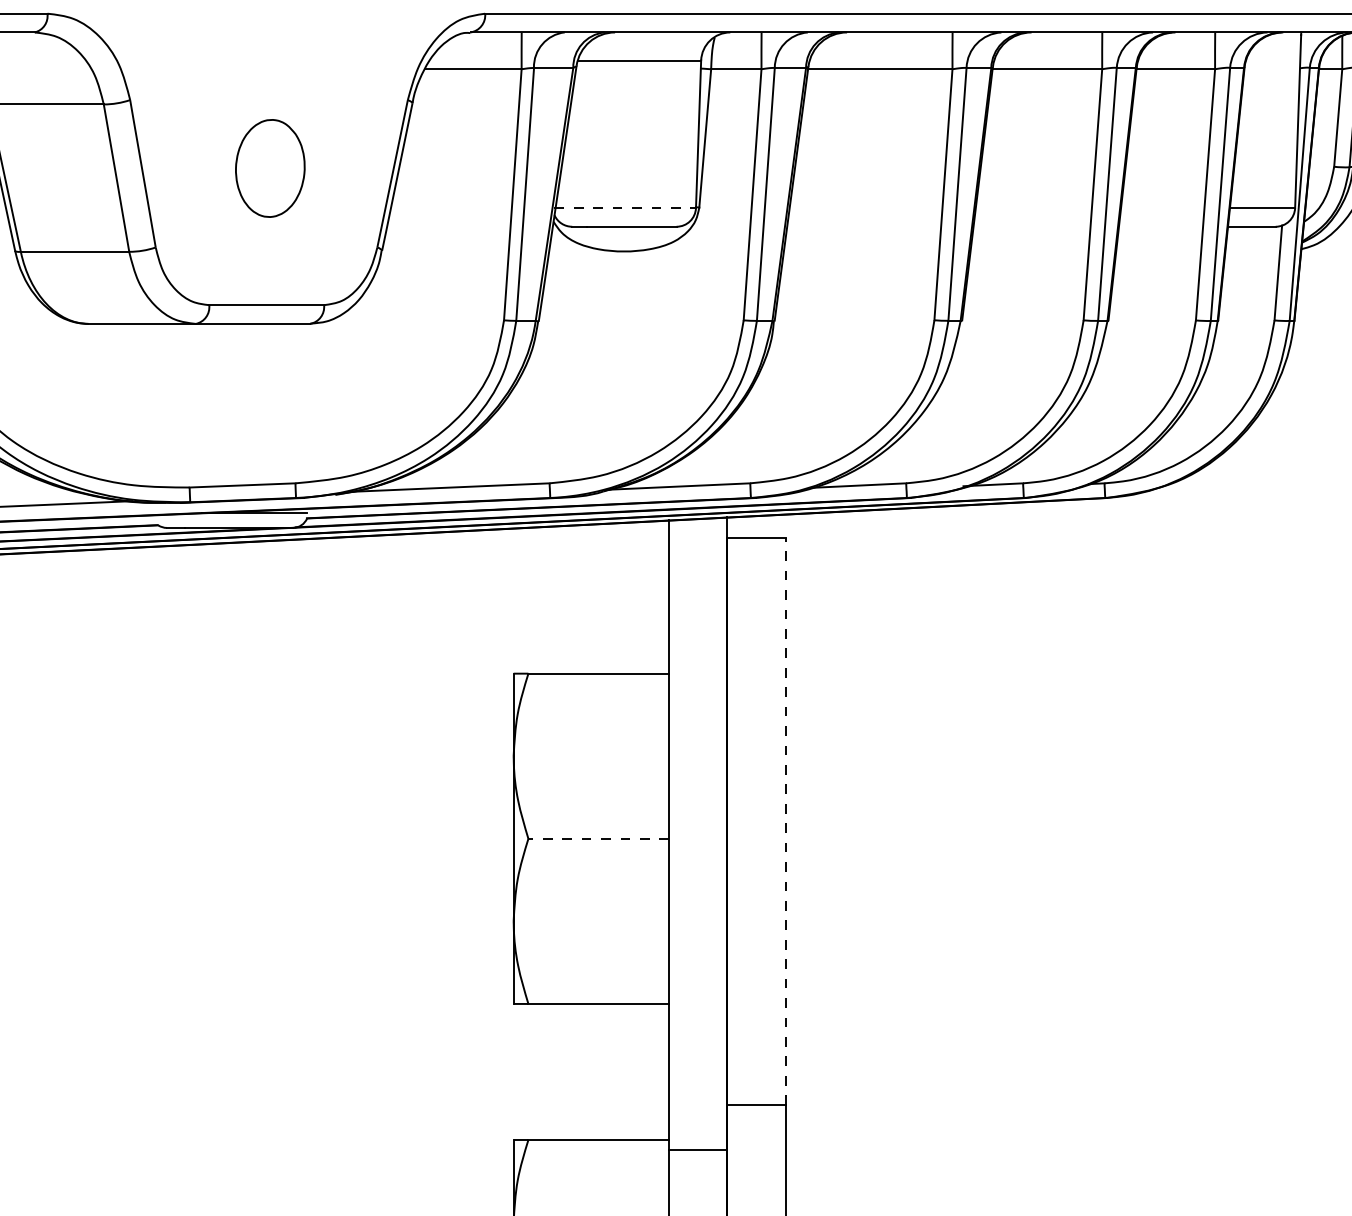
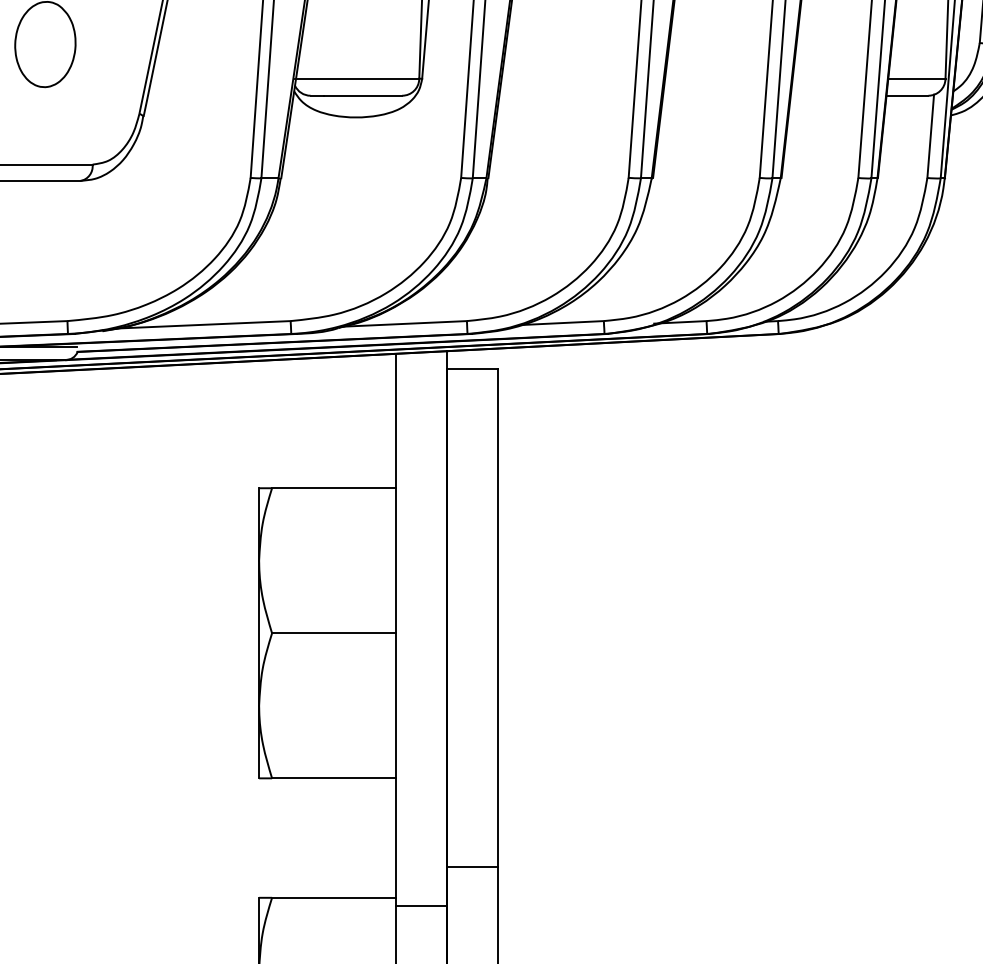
line: (625, 208) -> (357, 79), dashed -> solid
line: (785, 821) -> (497, 618), dashed -> solid
line: (598, 838) -> (333, 633), dashed -> solid

